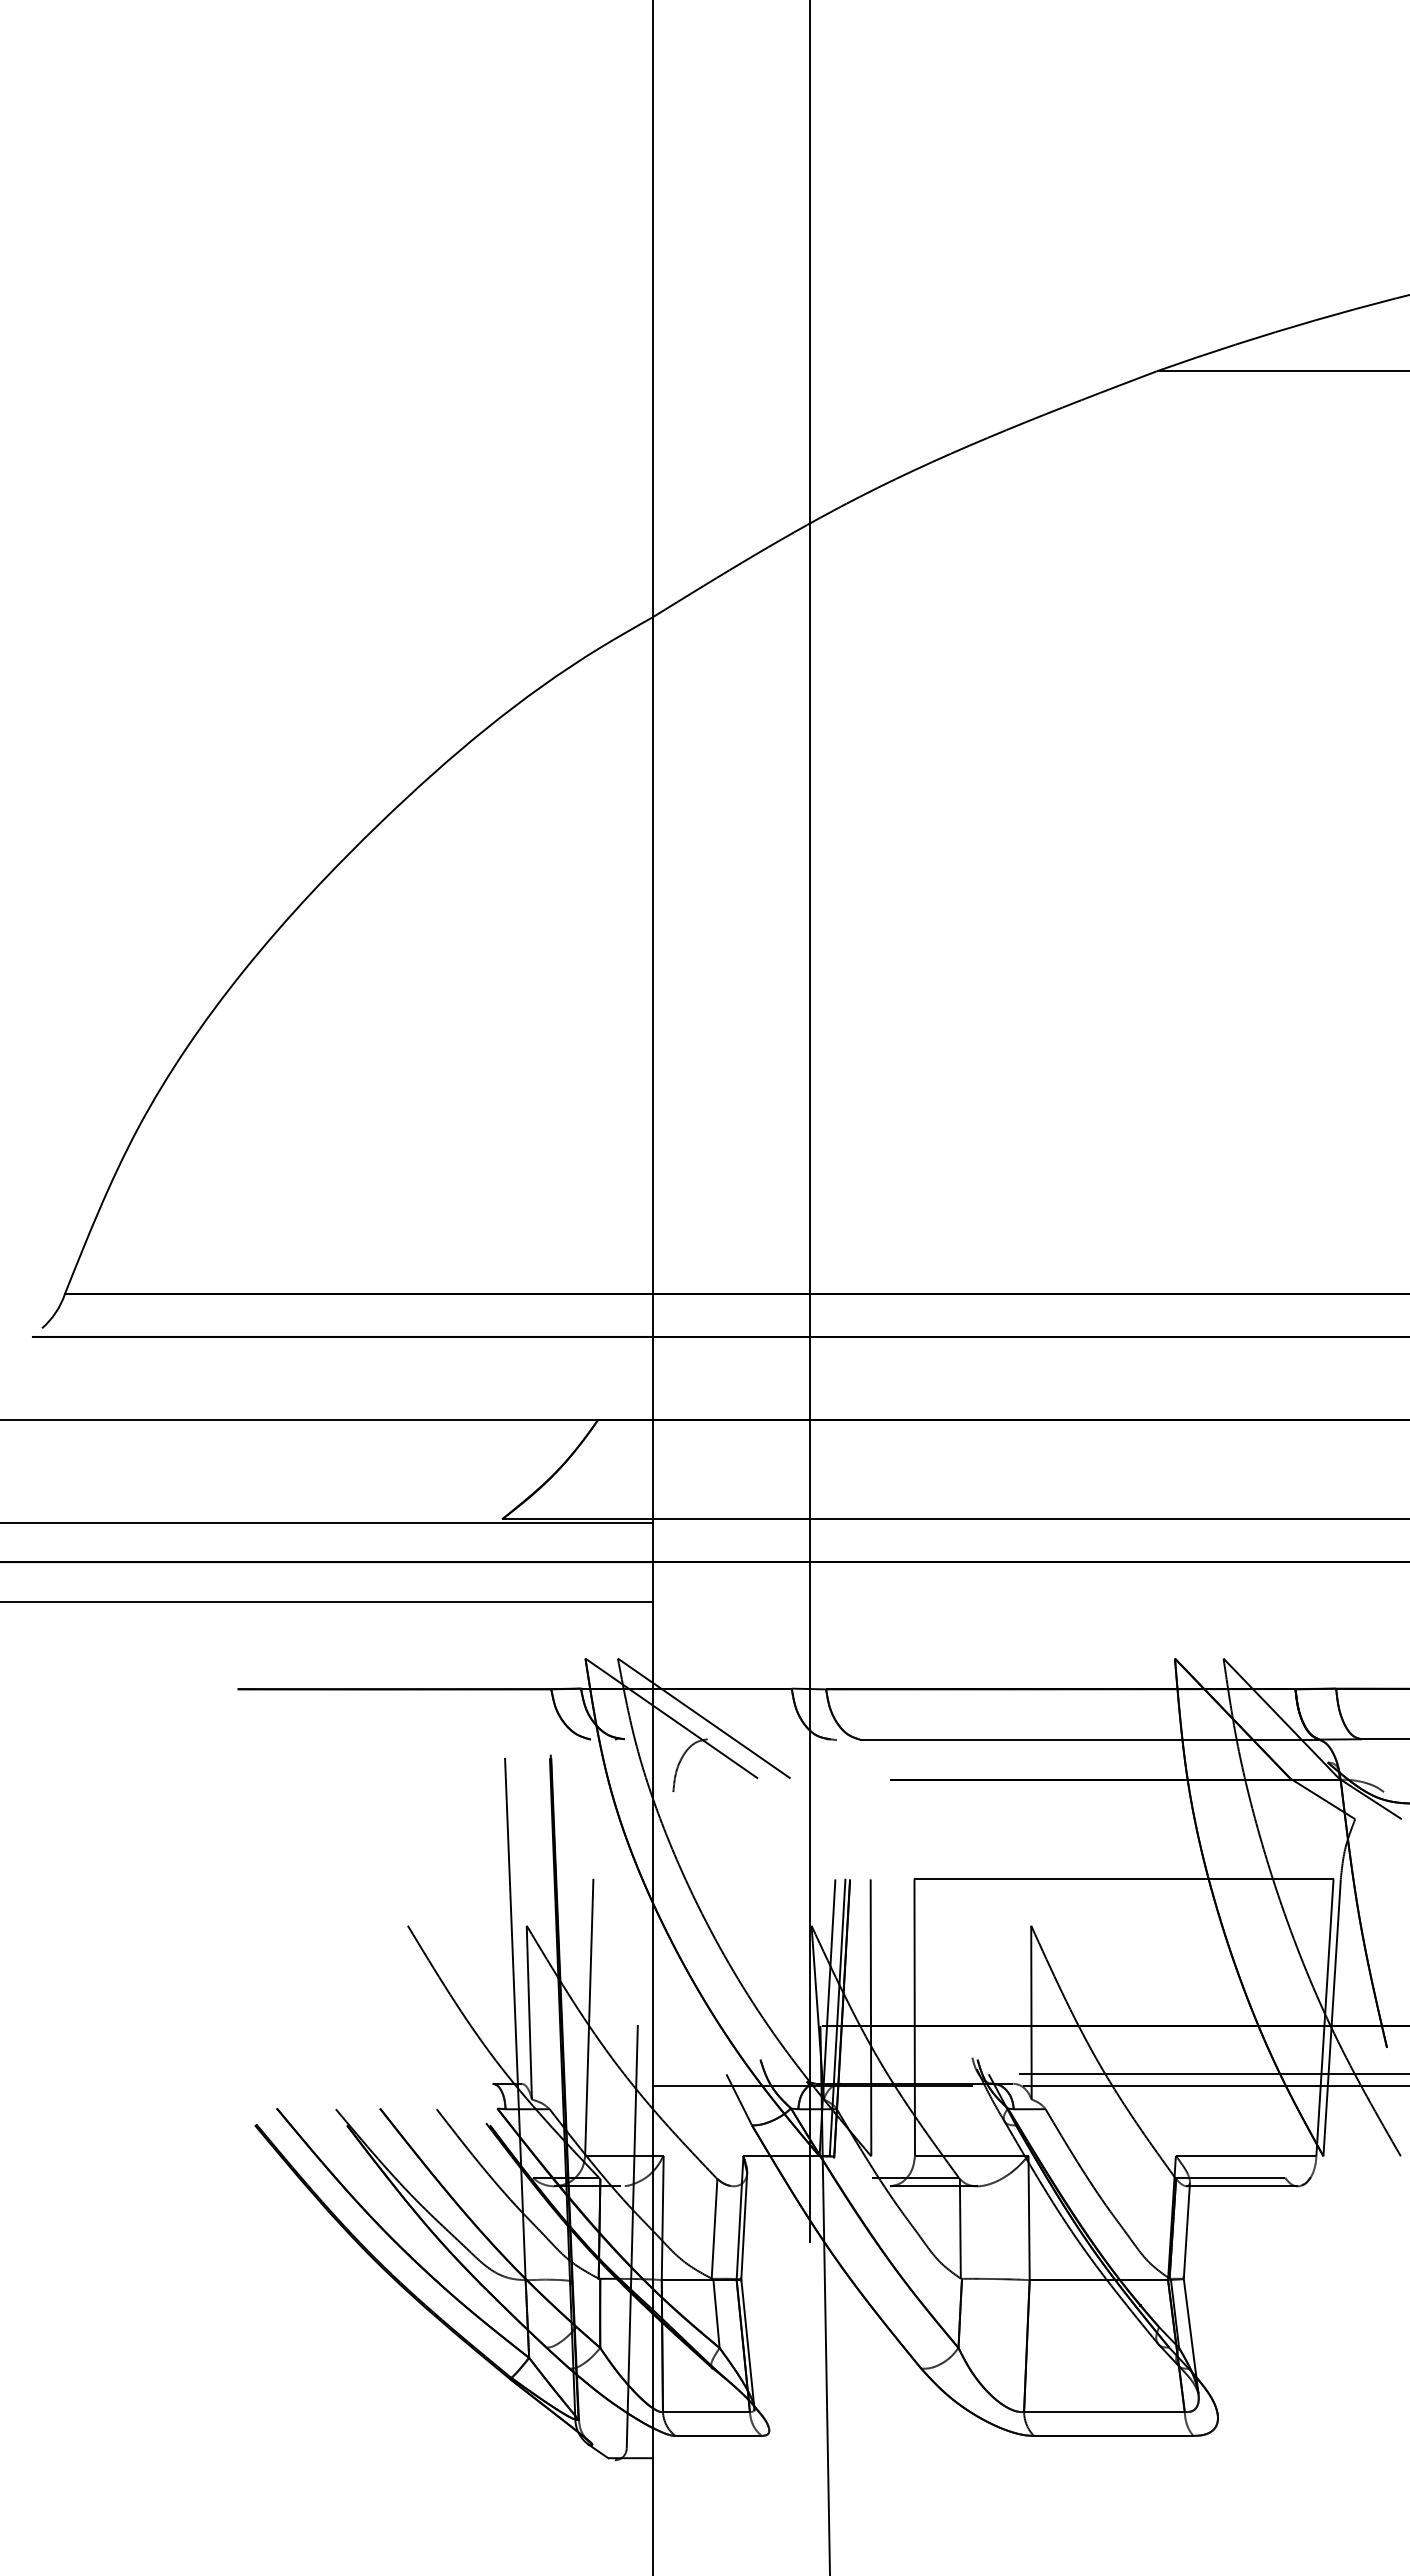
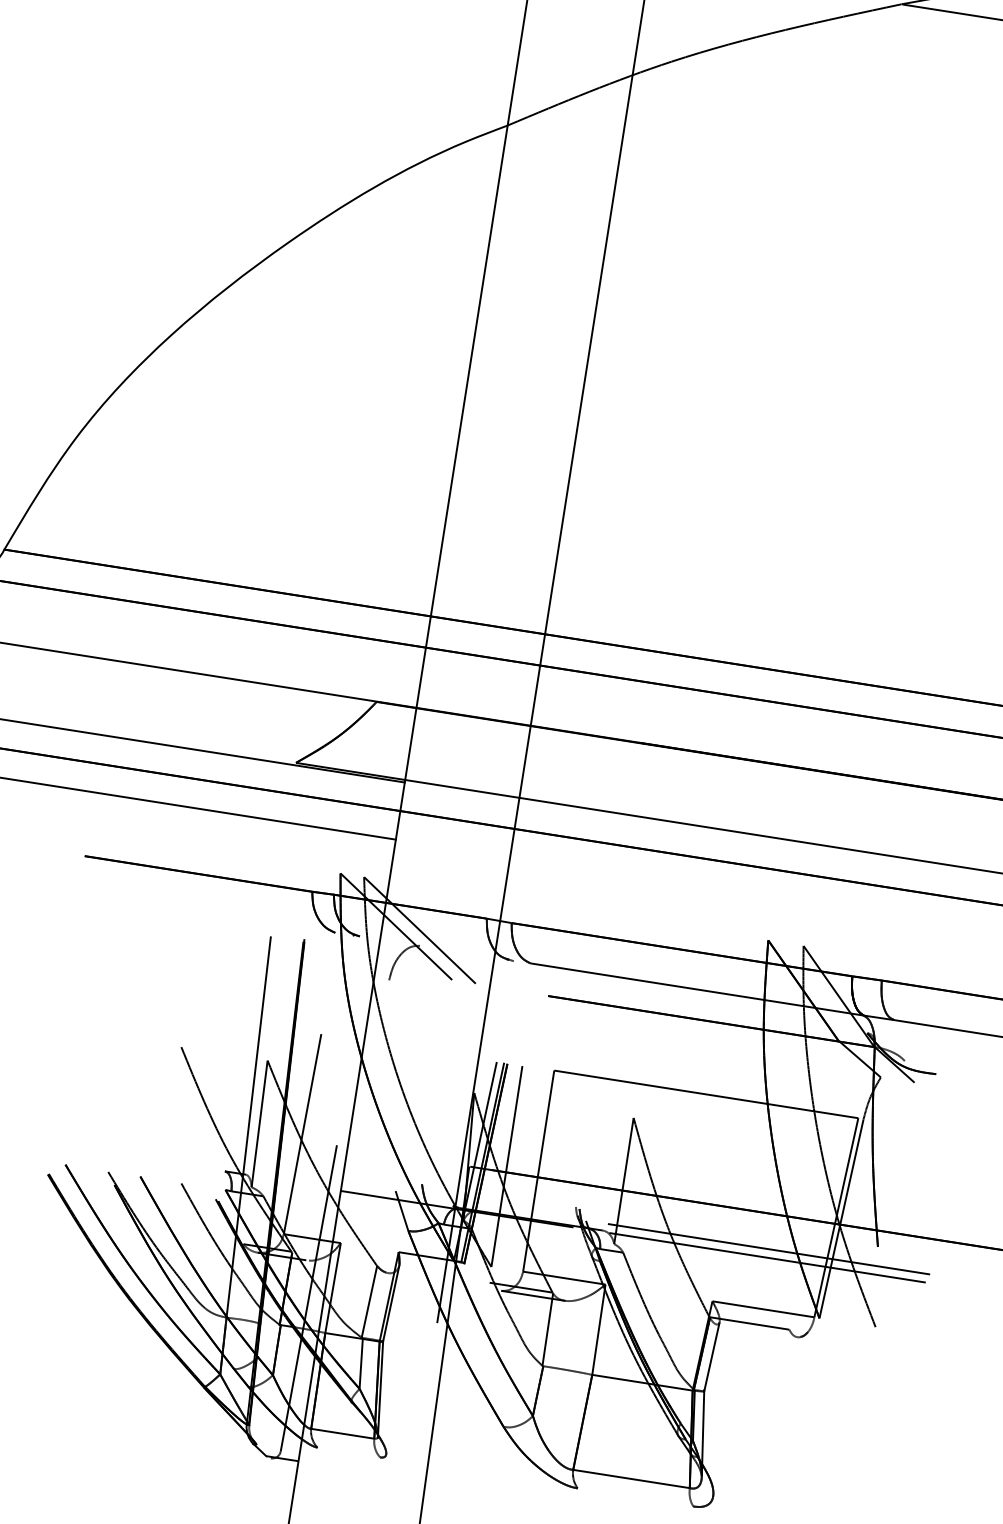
line: (1241, 2186) -> (756, 1330), removed
line: (718, 2435) -> (348, 1452), removed
line: (1113, 2435) -> (635, 1497), removed

